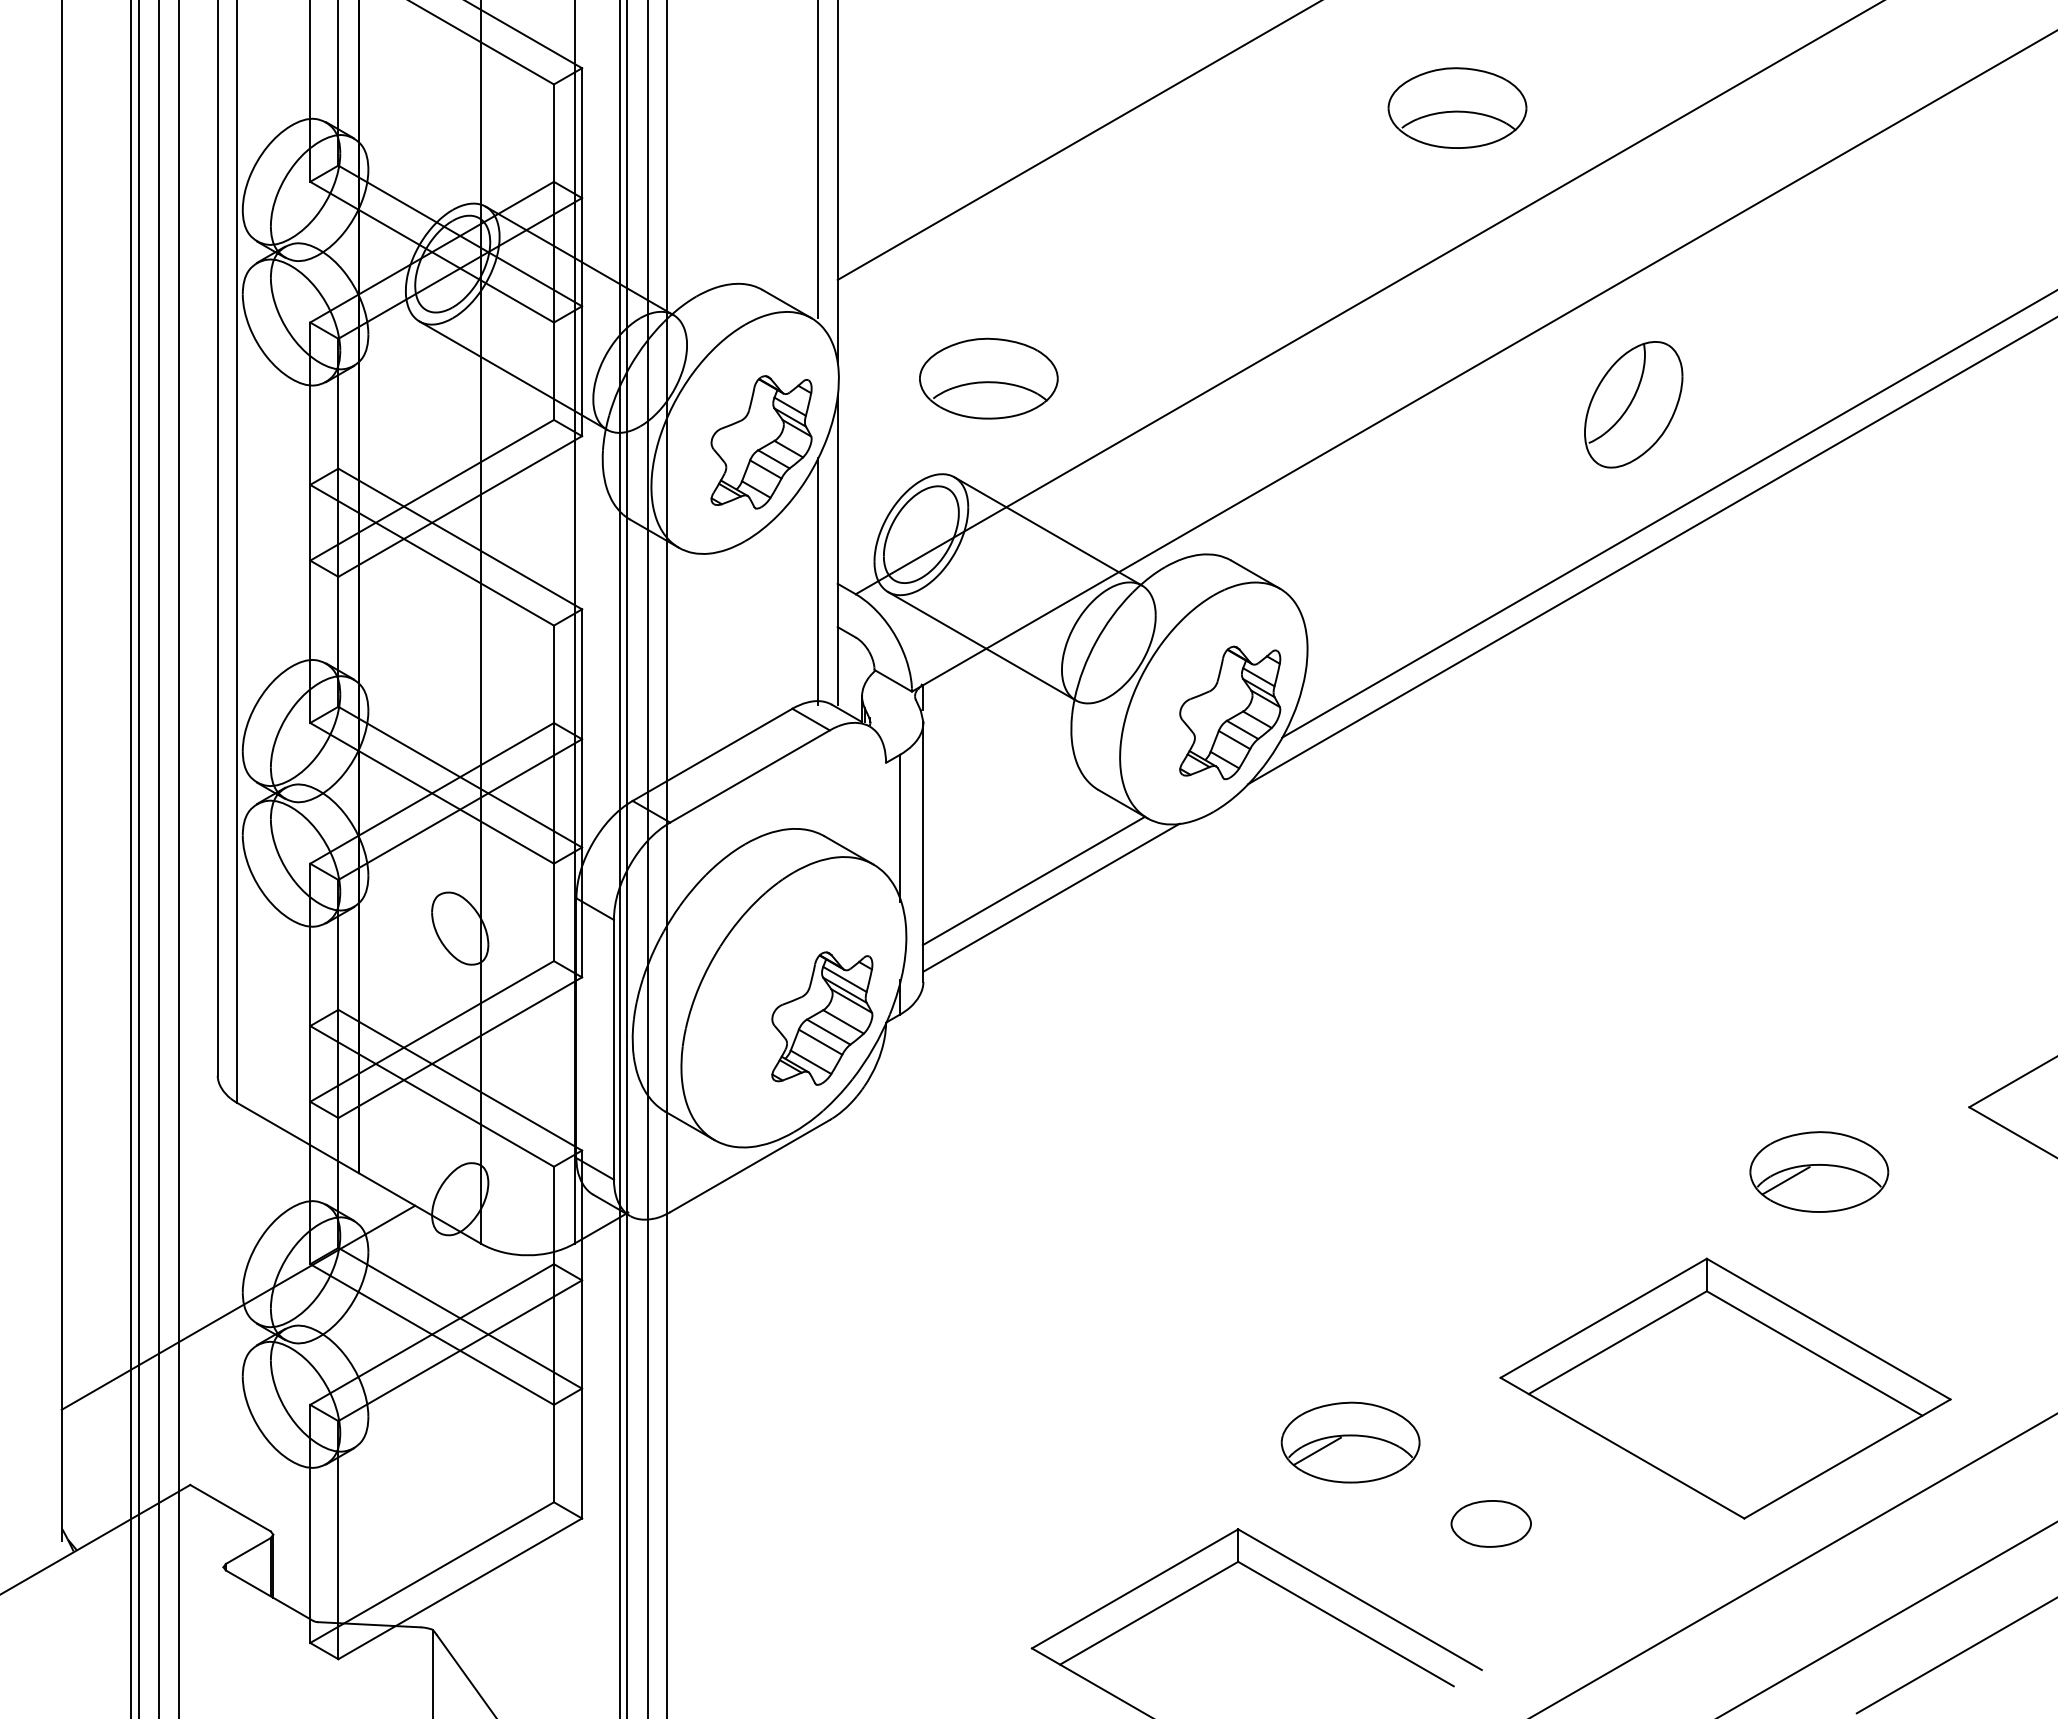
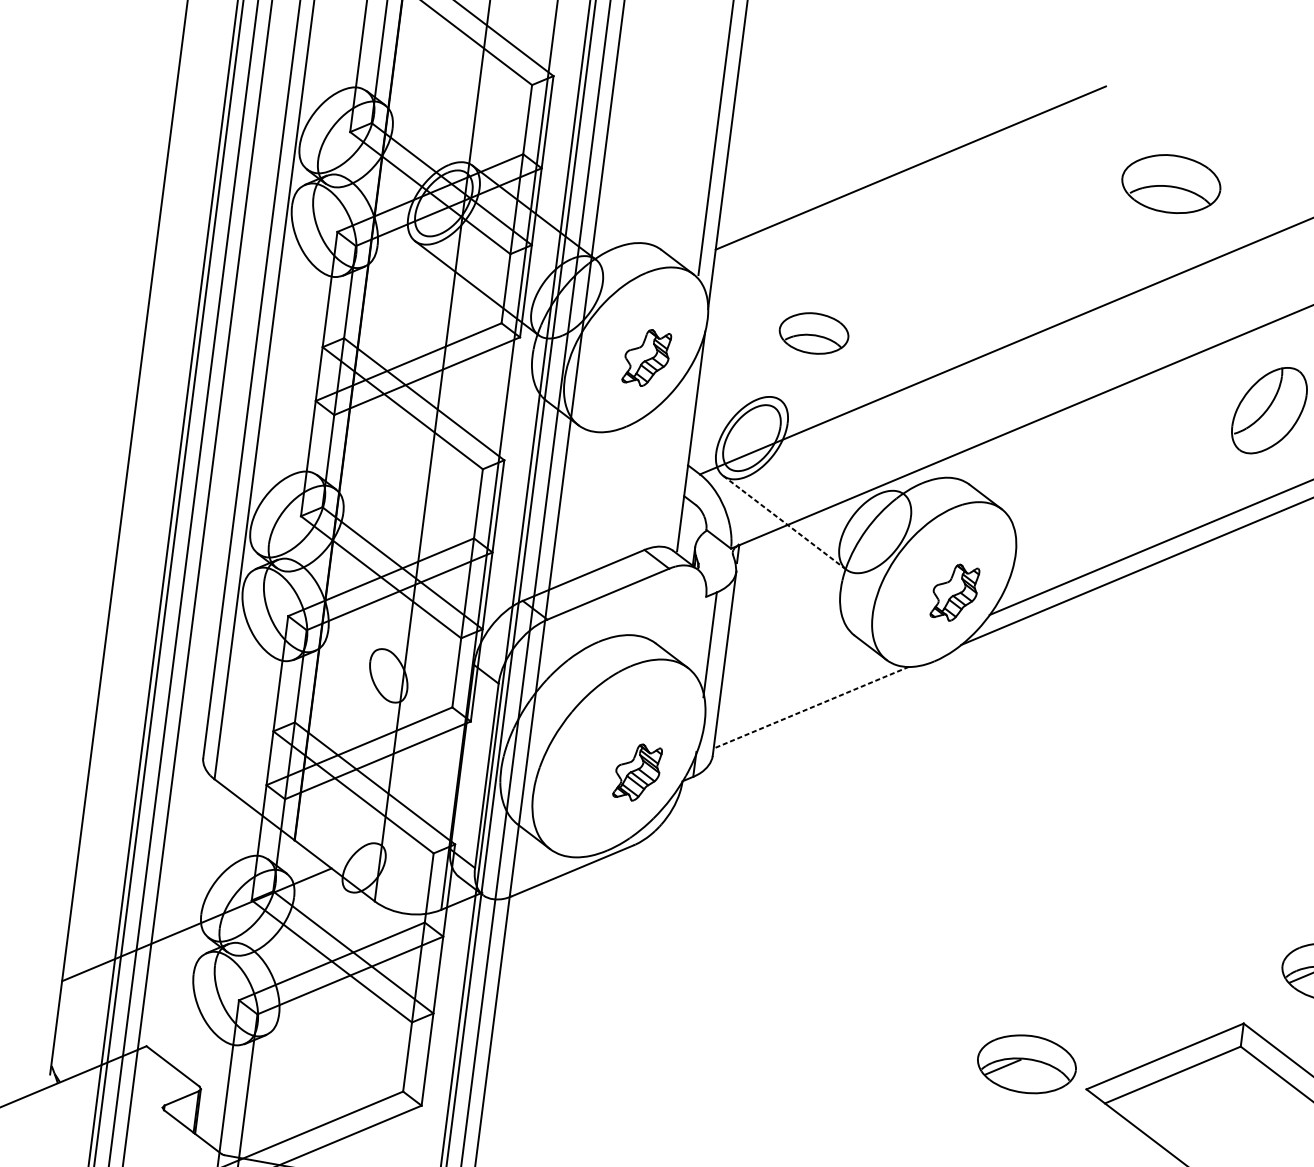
part: (988, 378) -> (813, 333), size x0.7
part: (761, 442) -> (646, 358), size x0.6
line: (1047, 531) -> (841, 447), removed
line: (818, 581) -> (674, 462), removed
line: (982, 646) -> (785, 523), solid -> dashed
part: (1230, 712) -> (955, 592), size x0.6
line: (1033, 880) -> (800, 693), removed
line: (1051, 897) -> (811, 707), solid -> dashed
part: (822, 1018) -> (637, 772), size x0.6
part: (1350, 1442) -> (1026, 1064), moved

